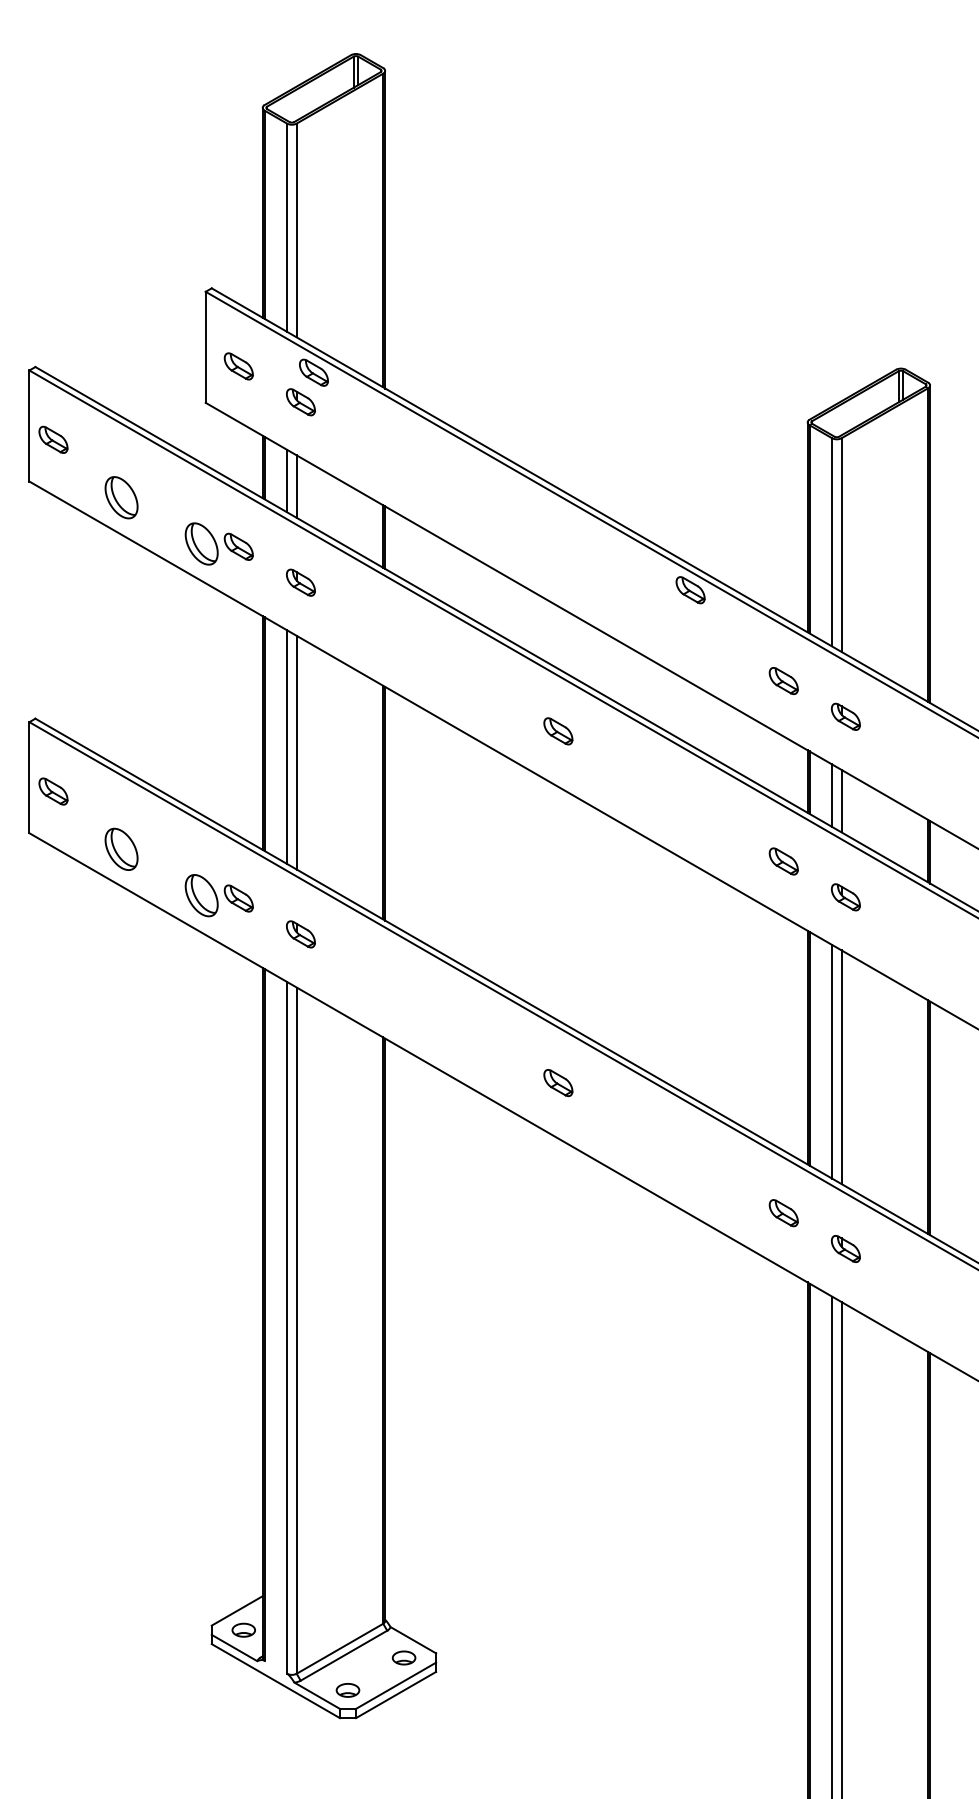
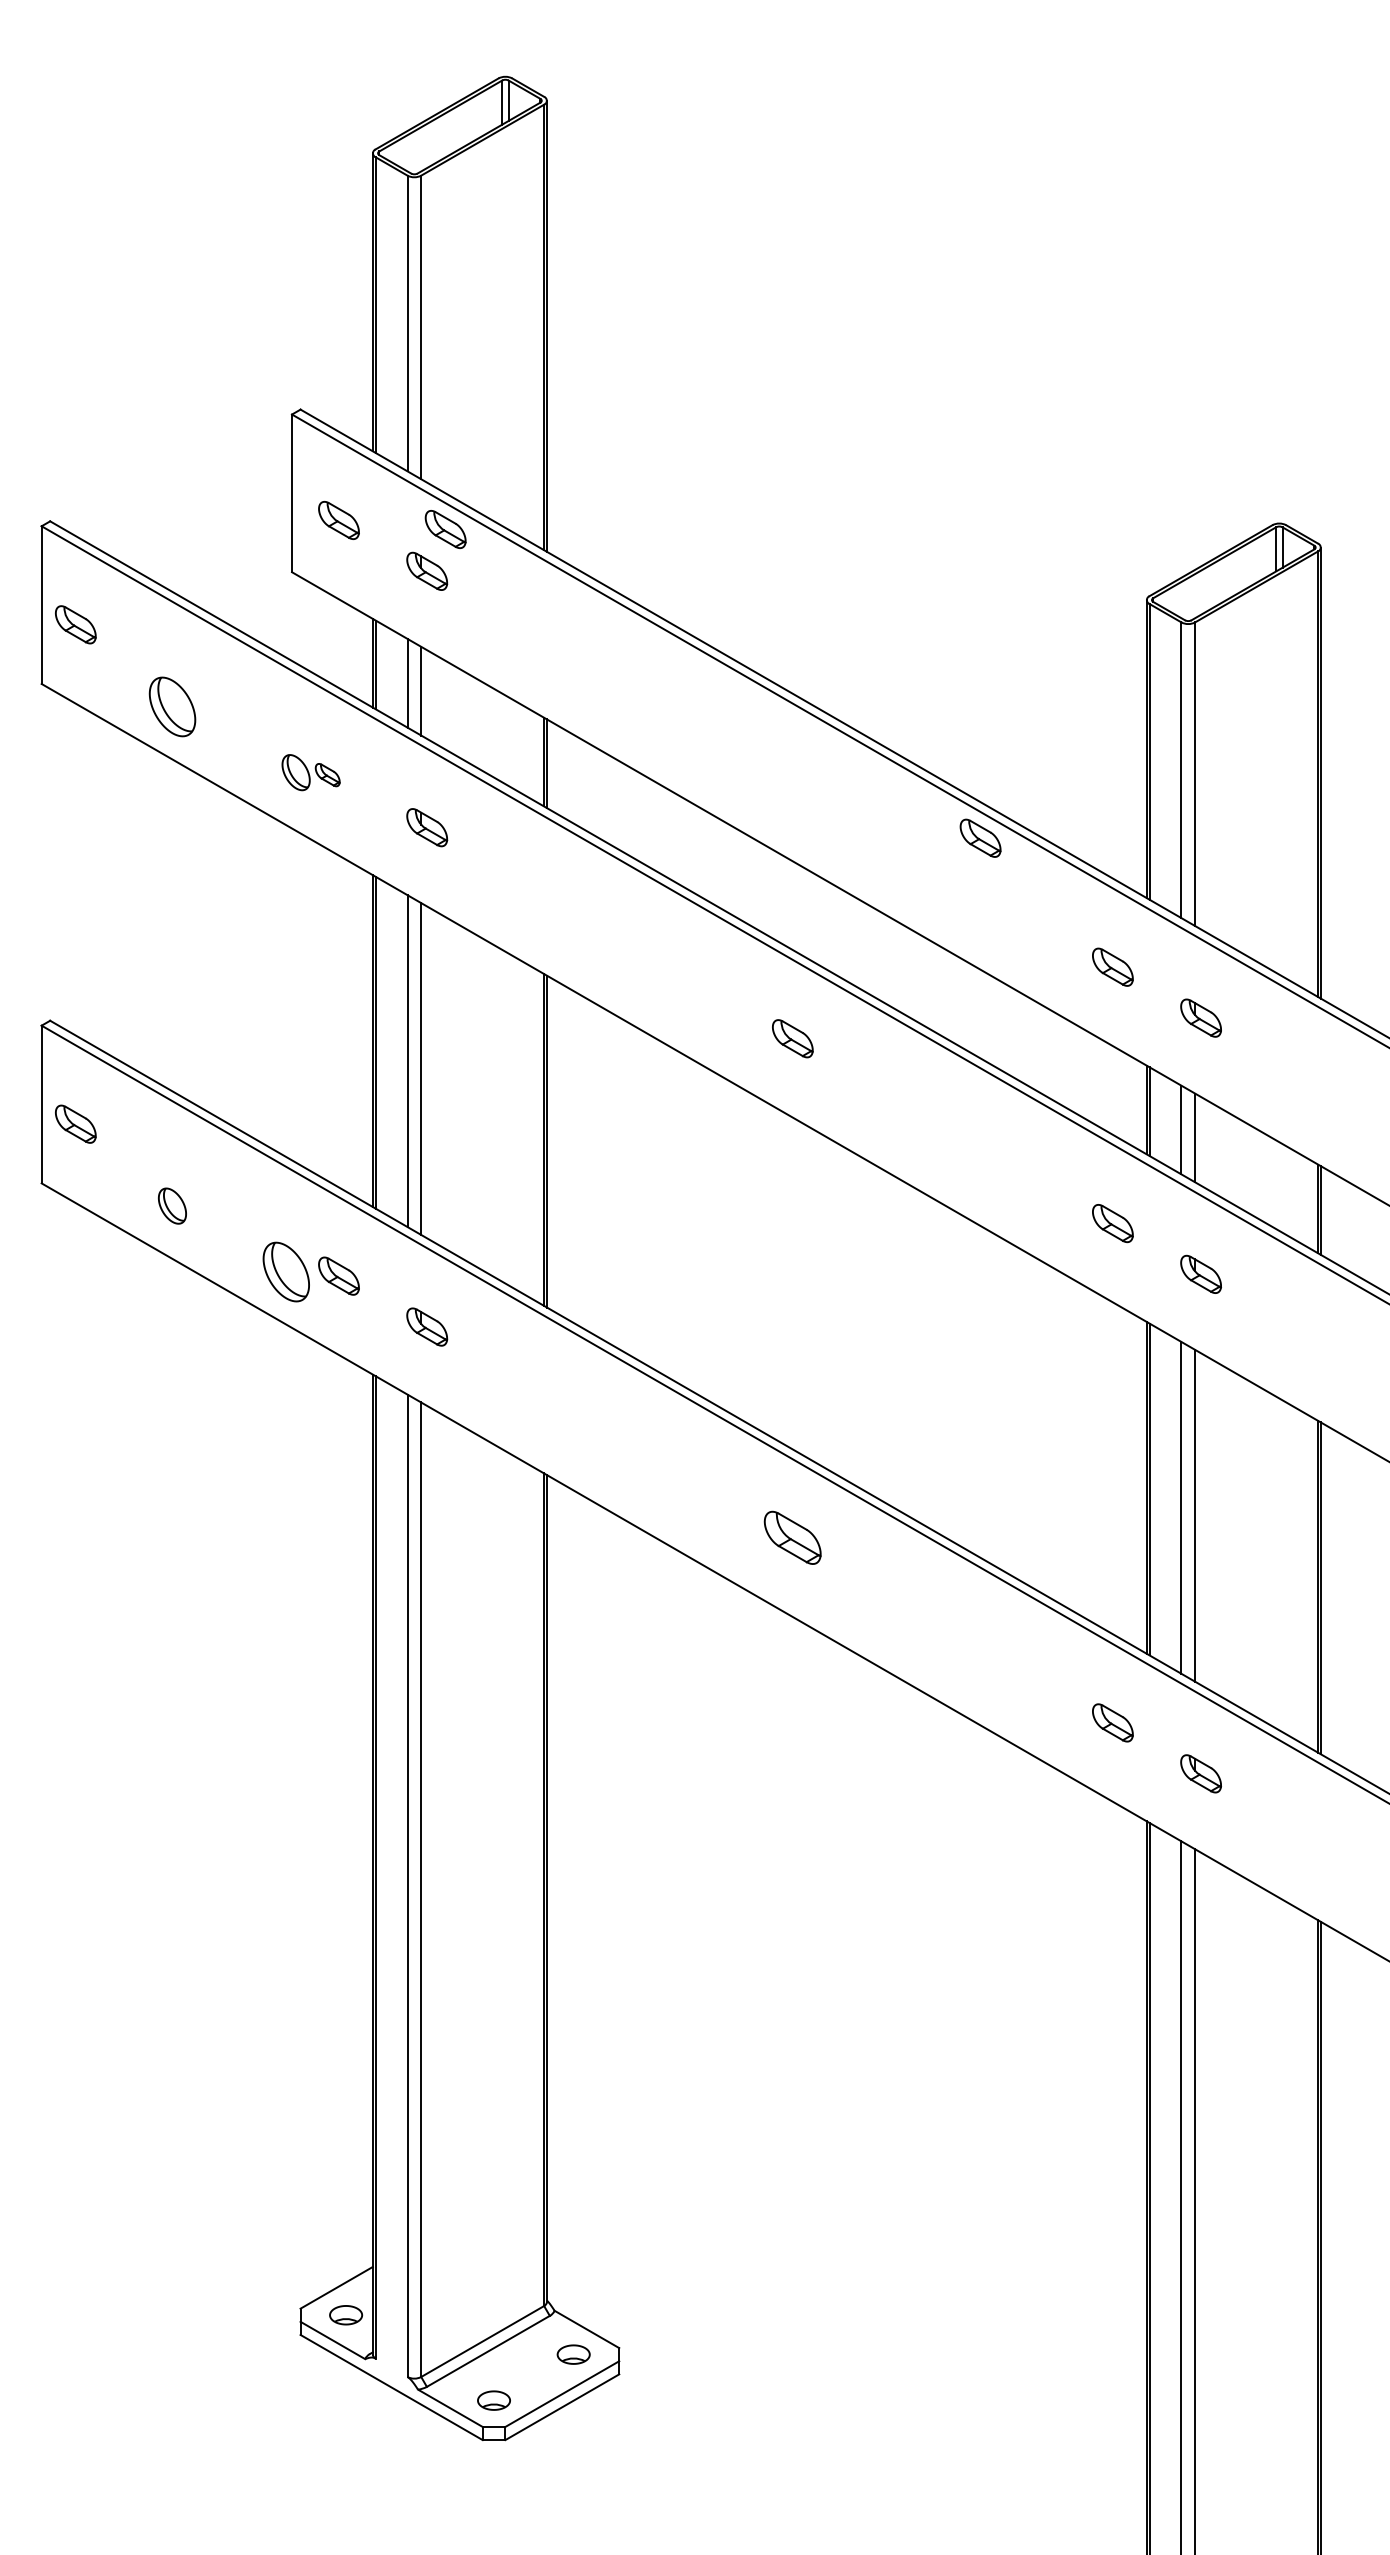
part: (218, 543) -> (310, 771), size x0.6
part: (121, 848) -> (172, 1205), size x0.6
part: (558, 1083) -> (792, 1538), size x1.4

